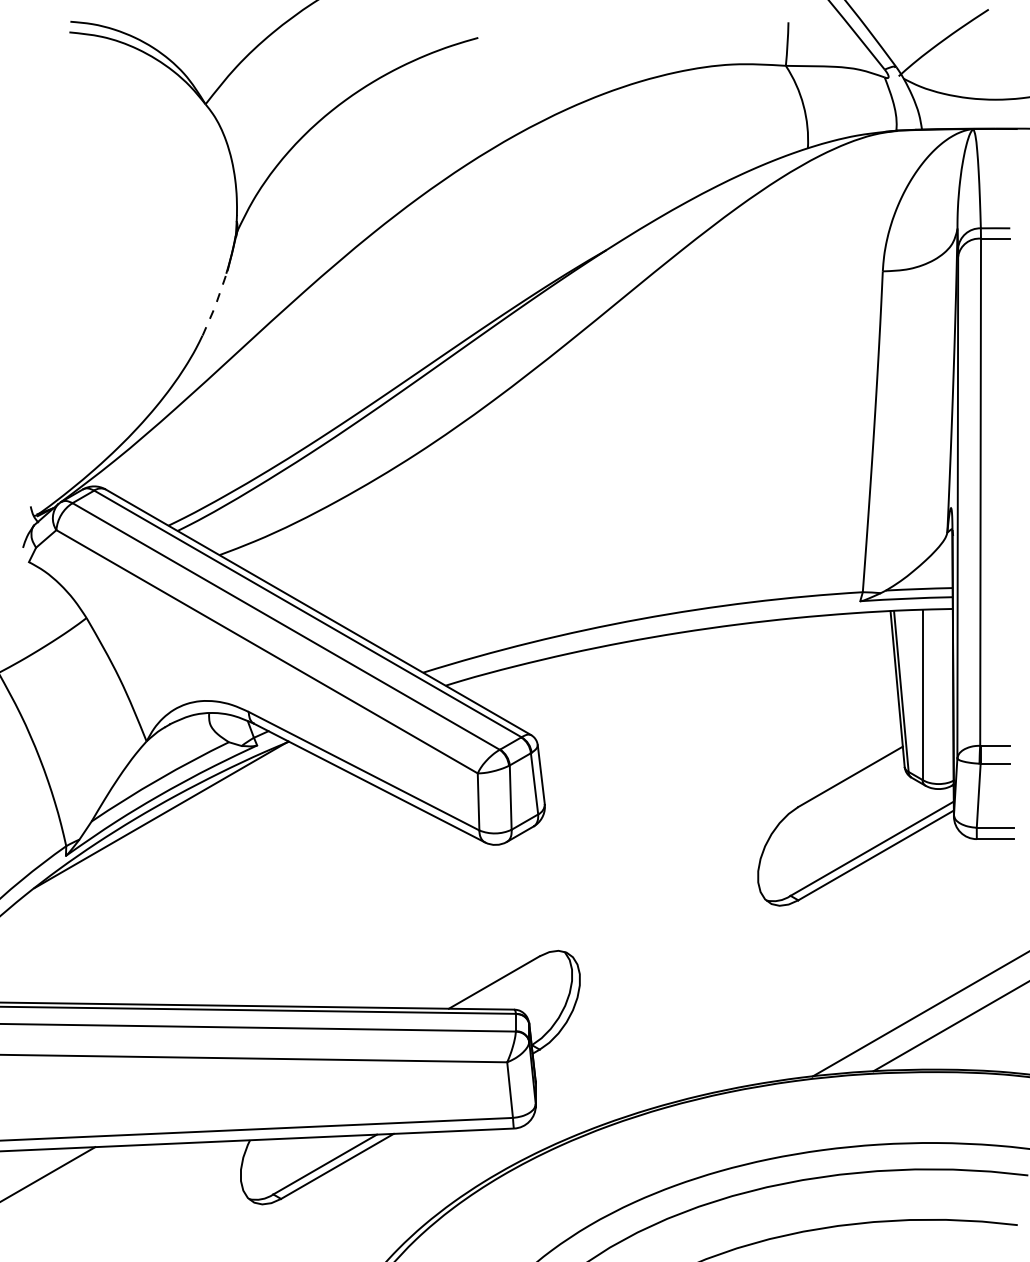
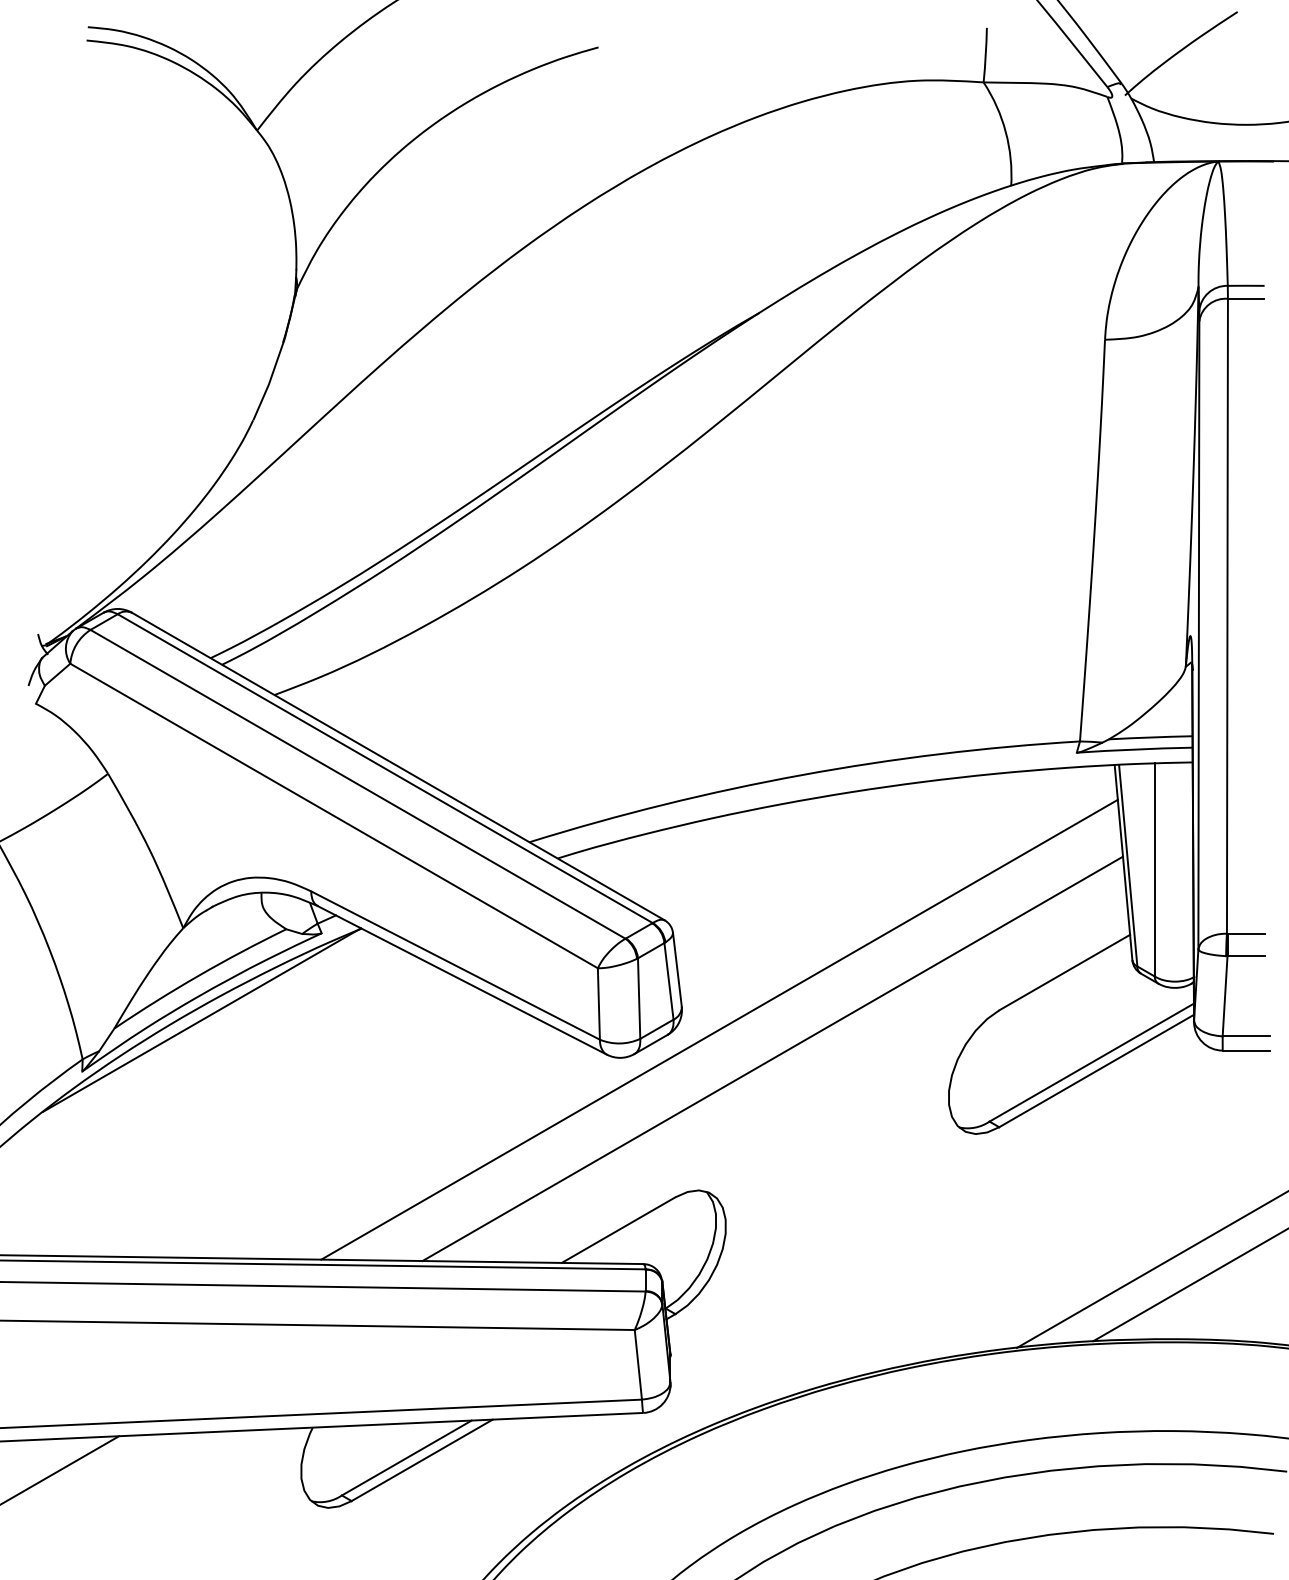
line: (216, 303) -> (270, 380), dashed -> solid
line: (574, 822) -> (719, 1029), added
line: (617, 845) -> (772, 1058), added

